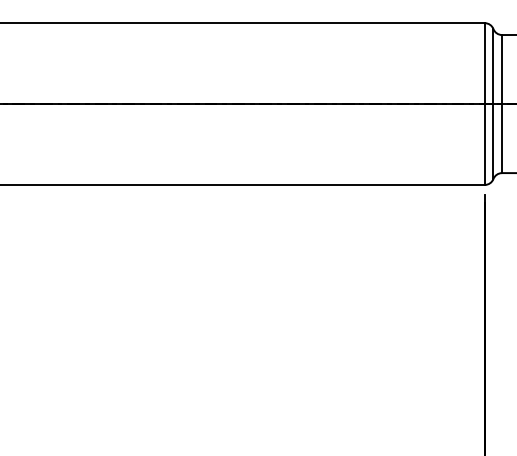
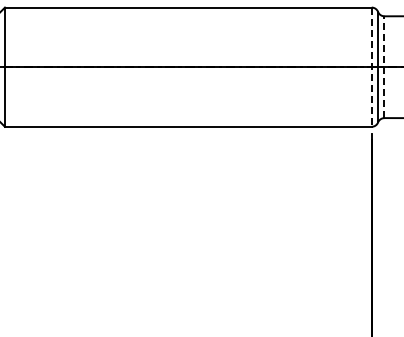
line: (484, 104) -> (371, 67), solid -> dashed
line: (502, 104) -> (384, 67), solid -> dashed

